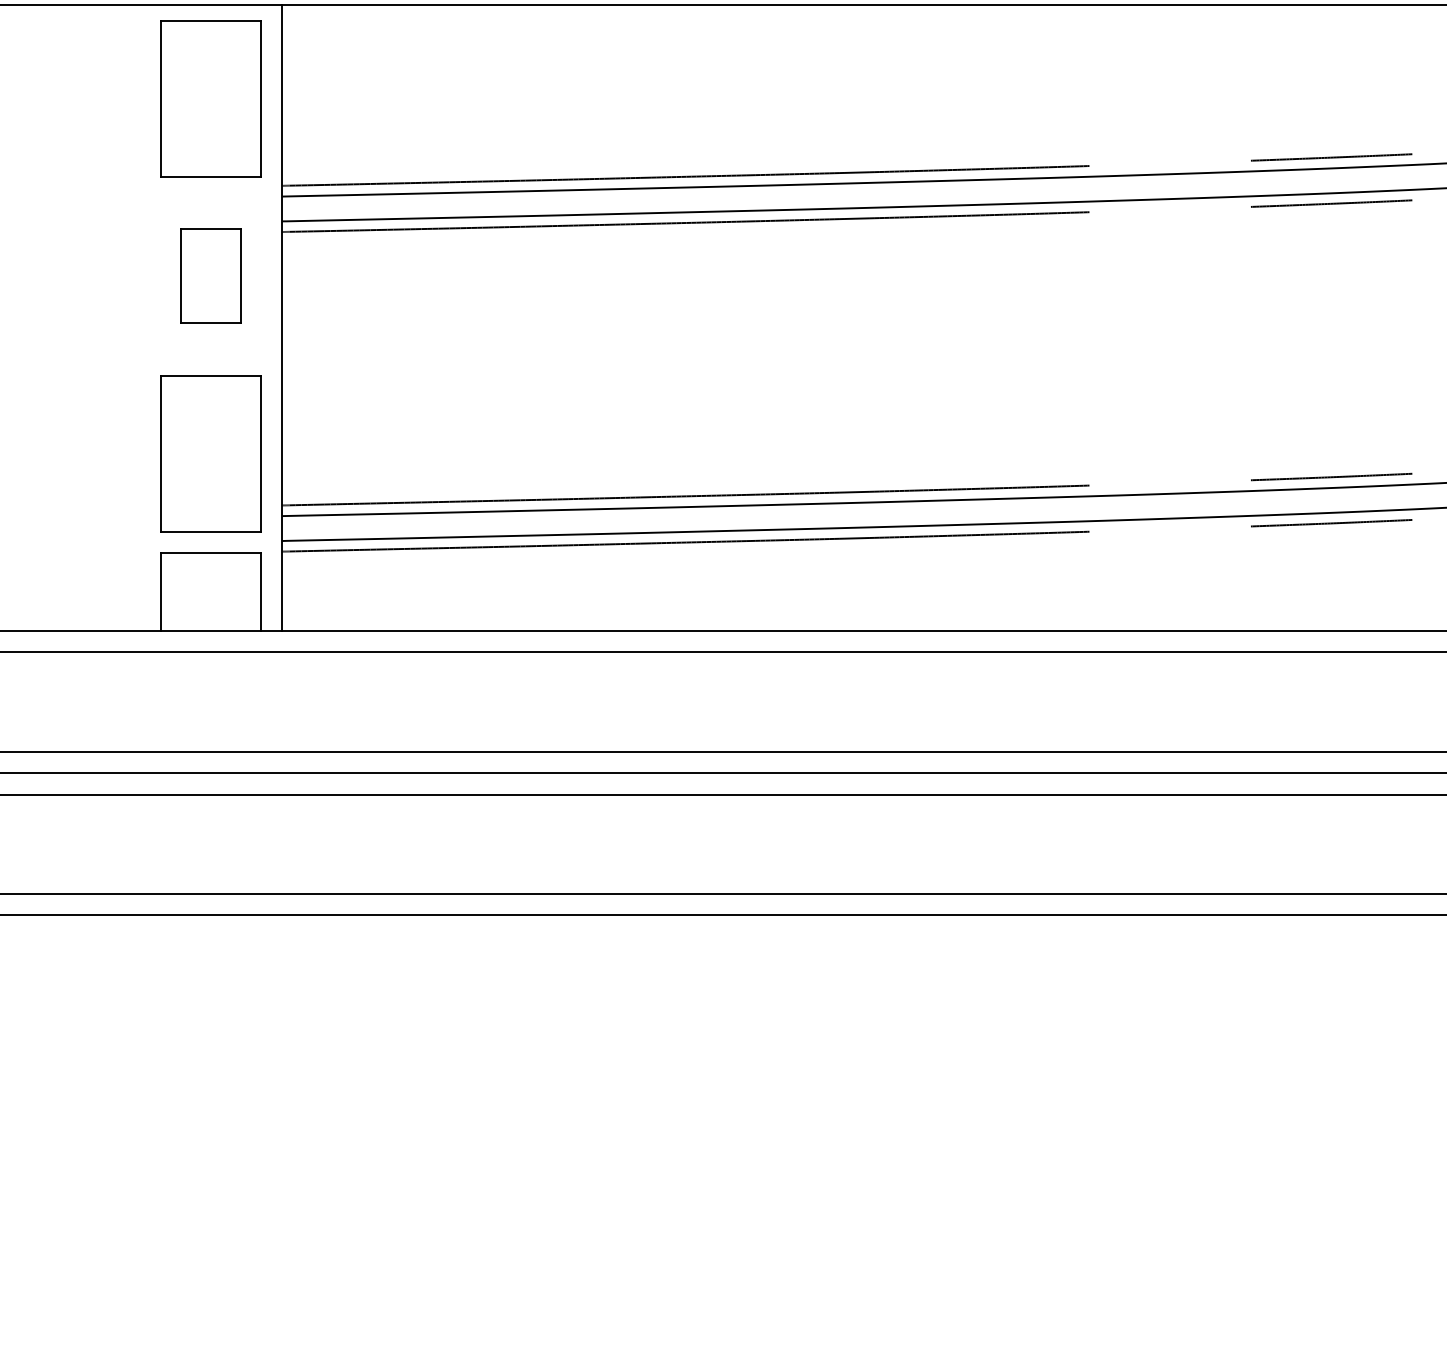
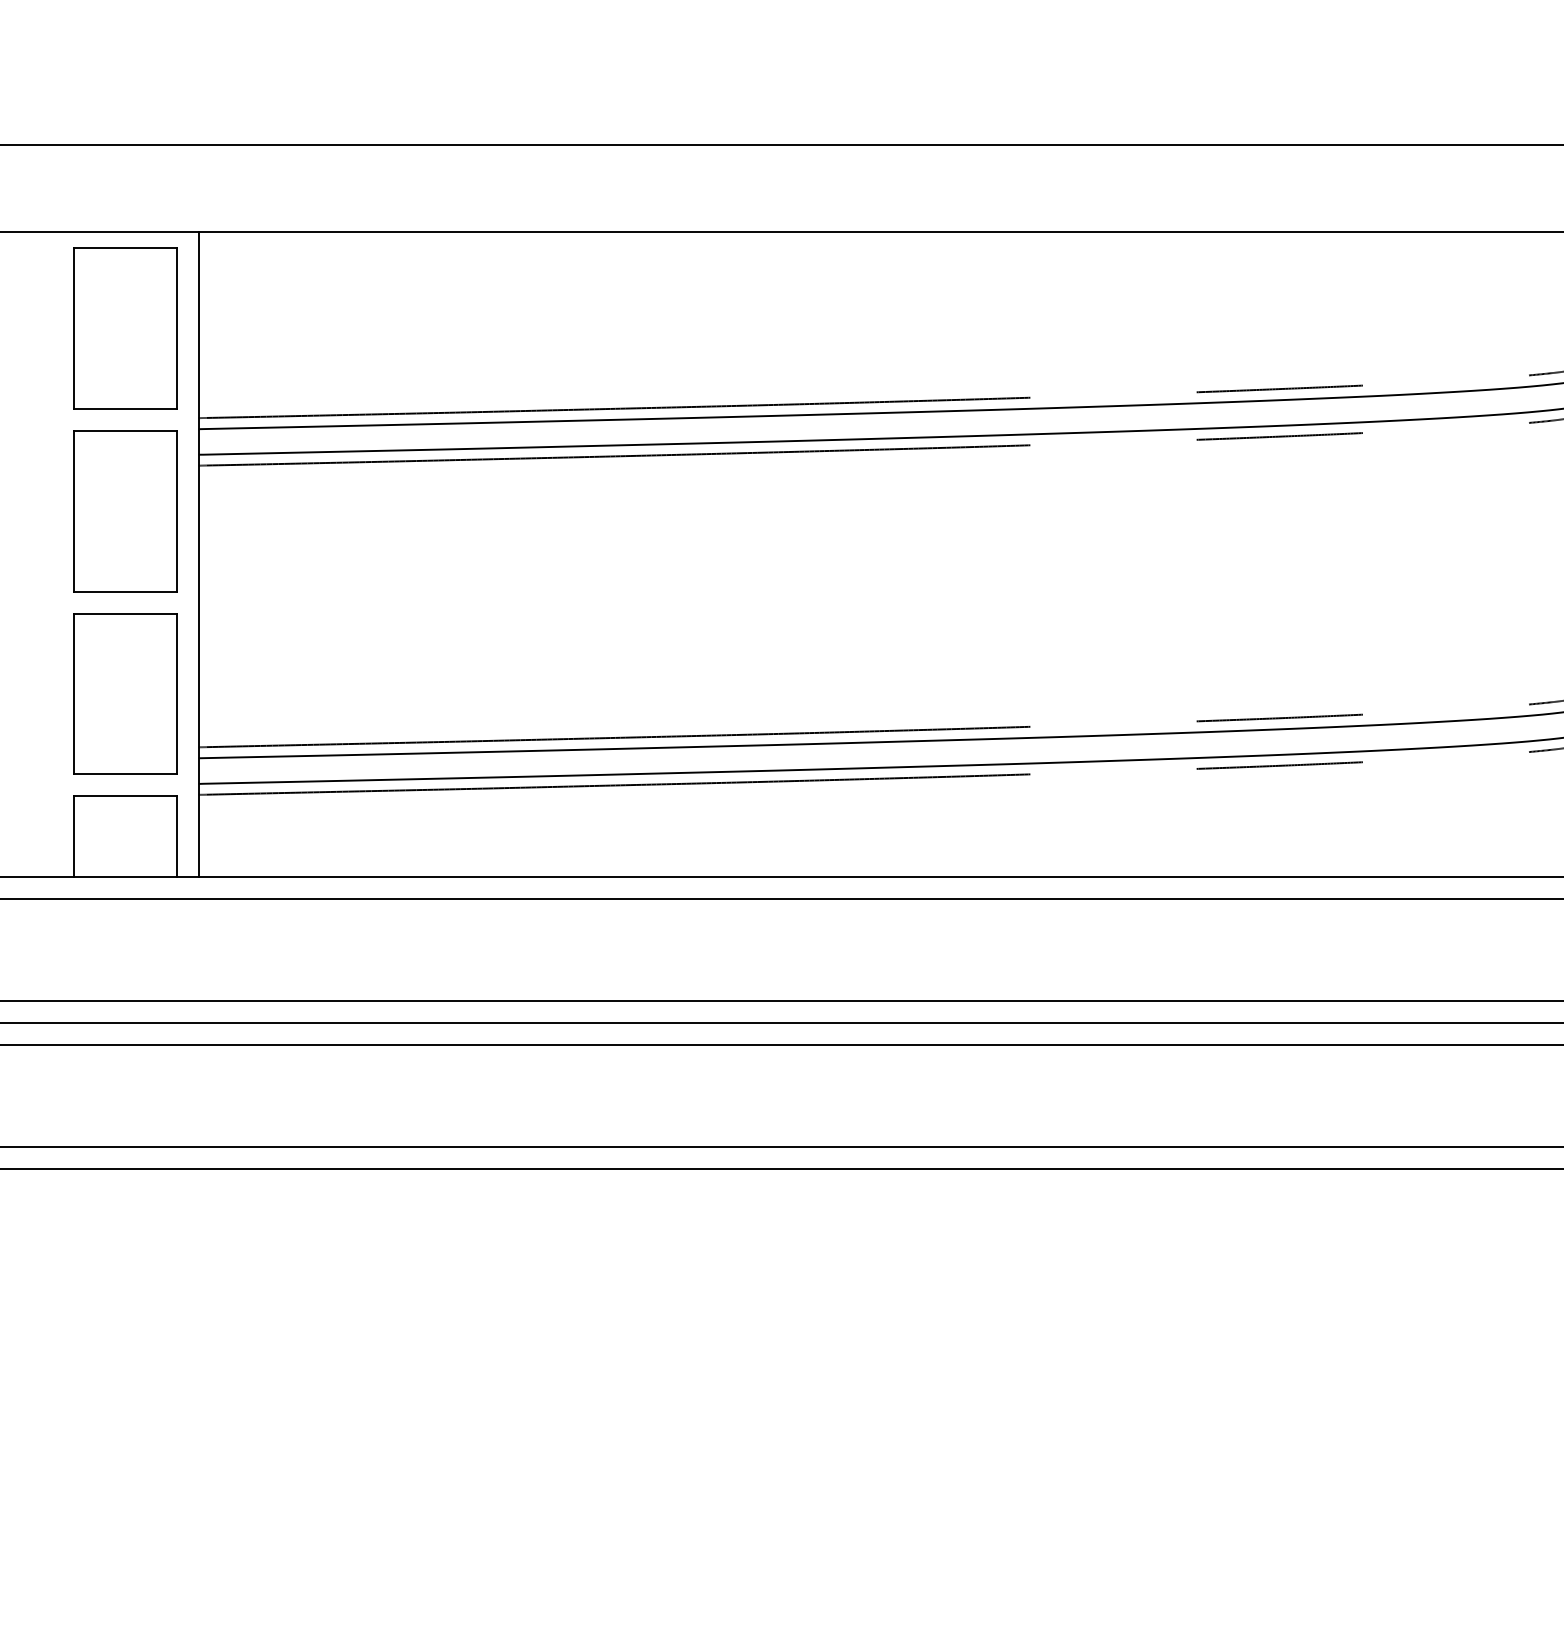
part: (210, 276) -> (125, 511), size x1.67

